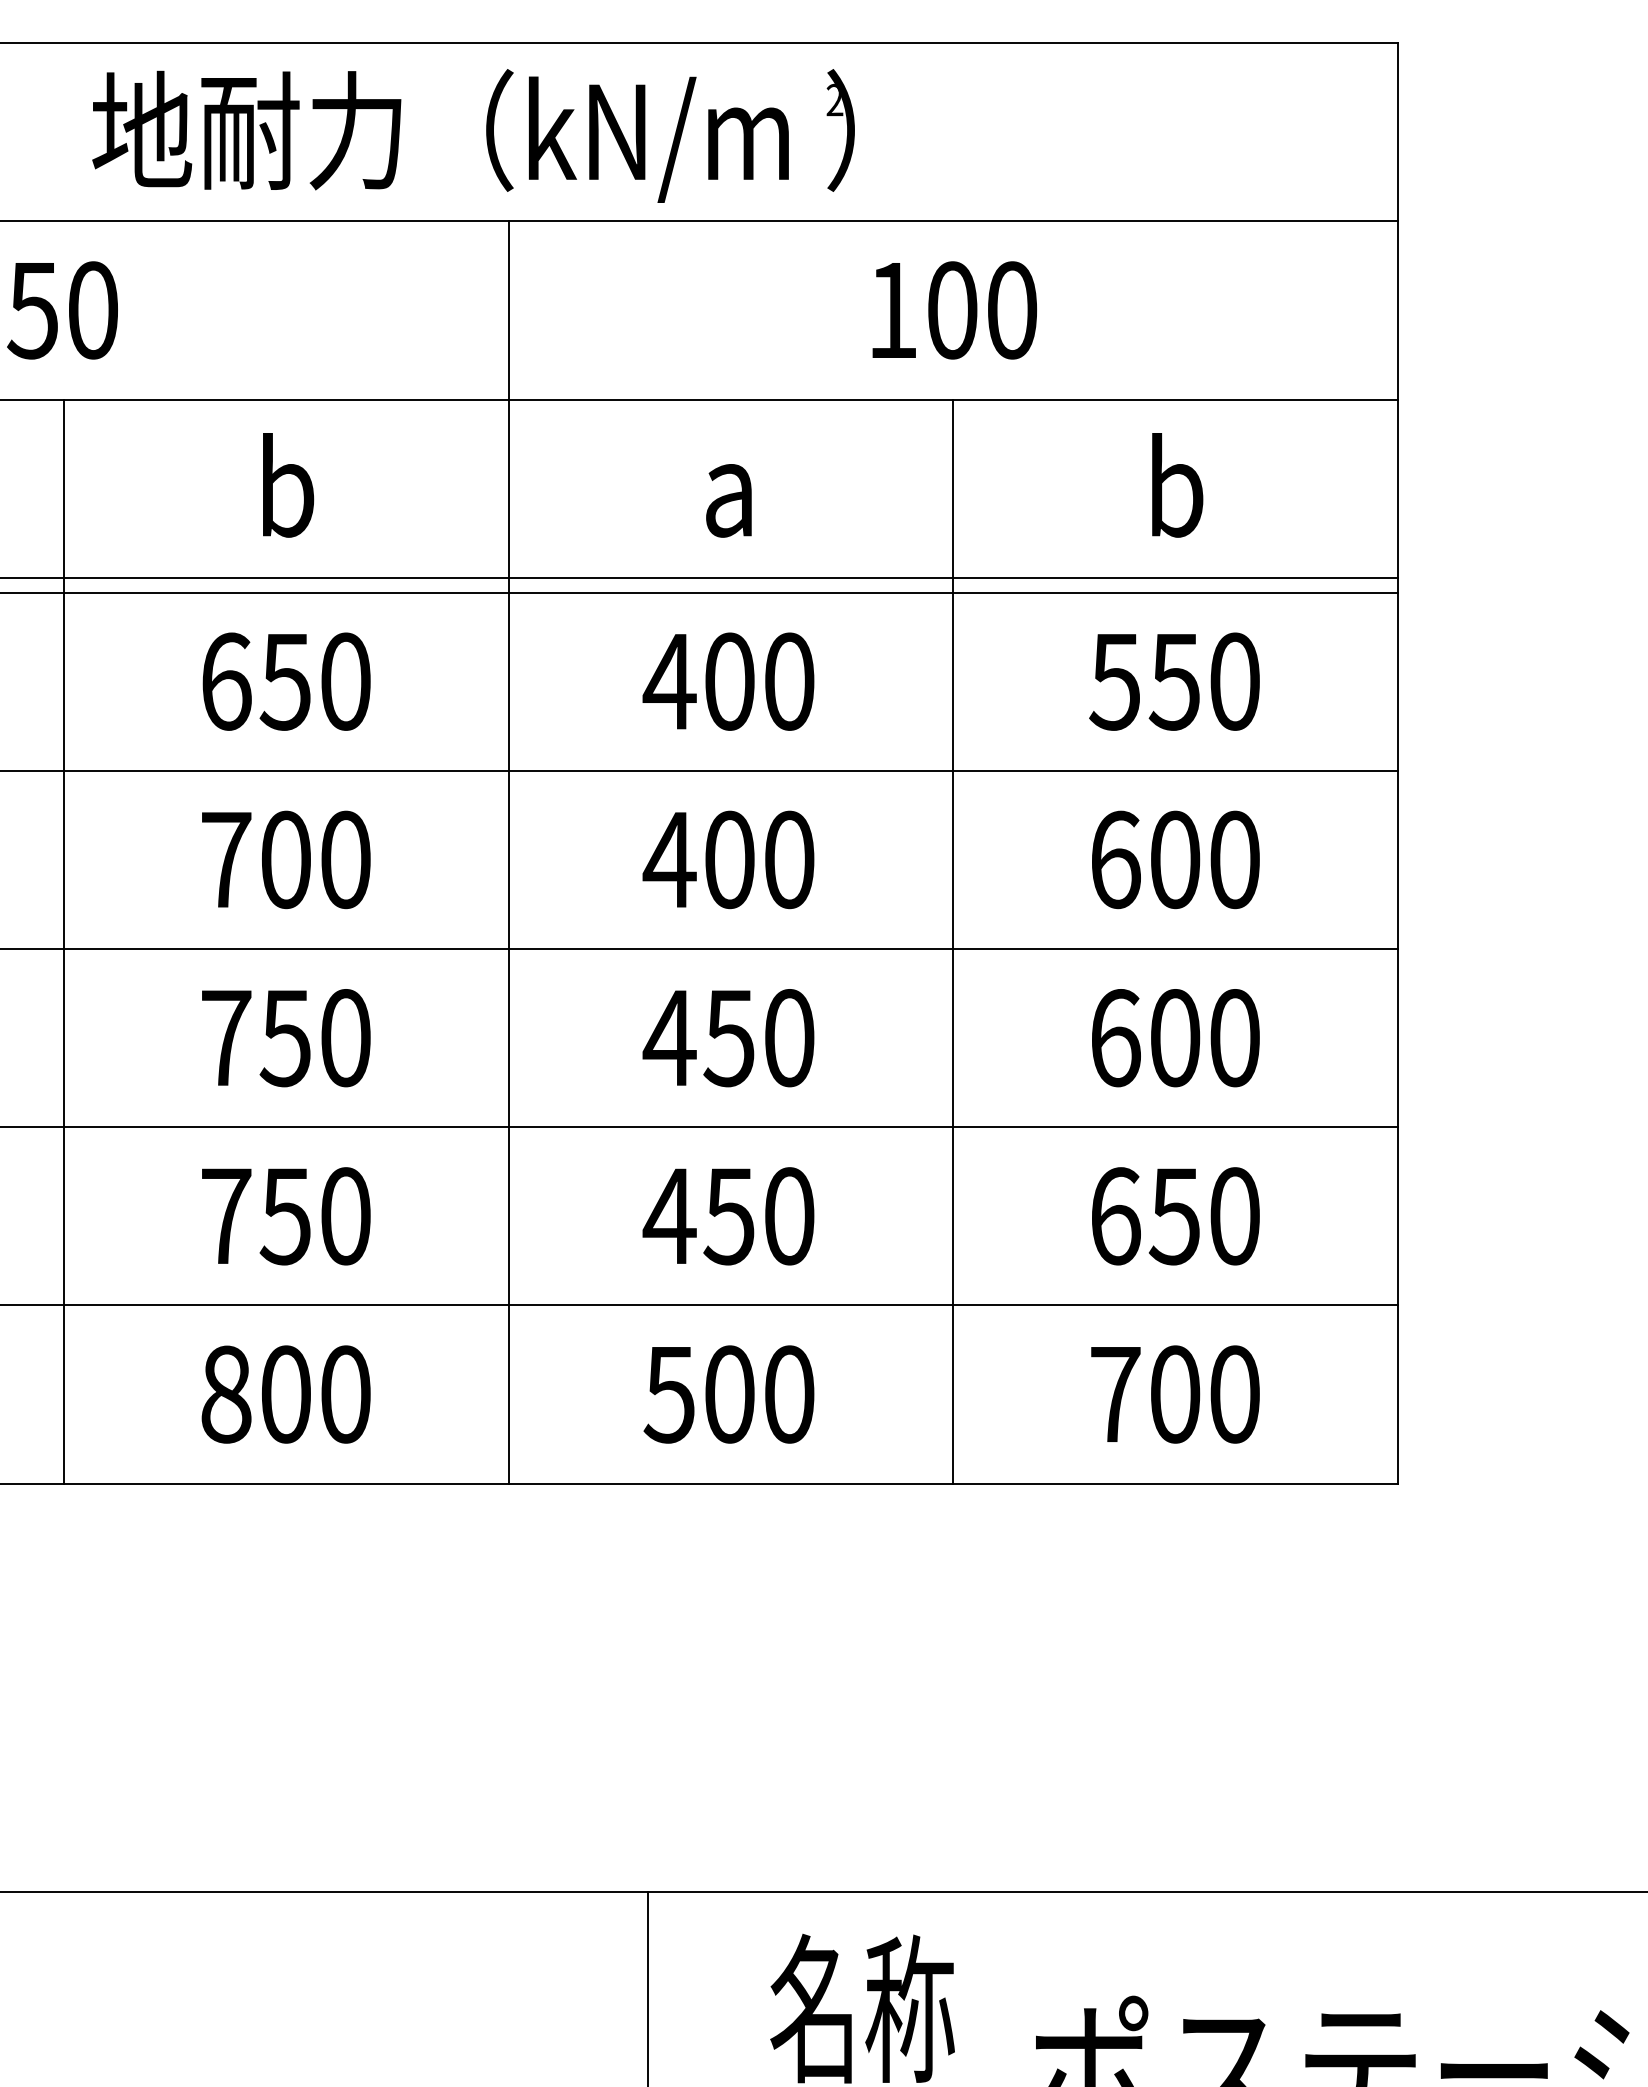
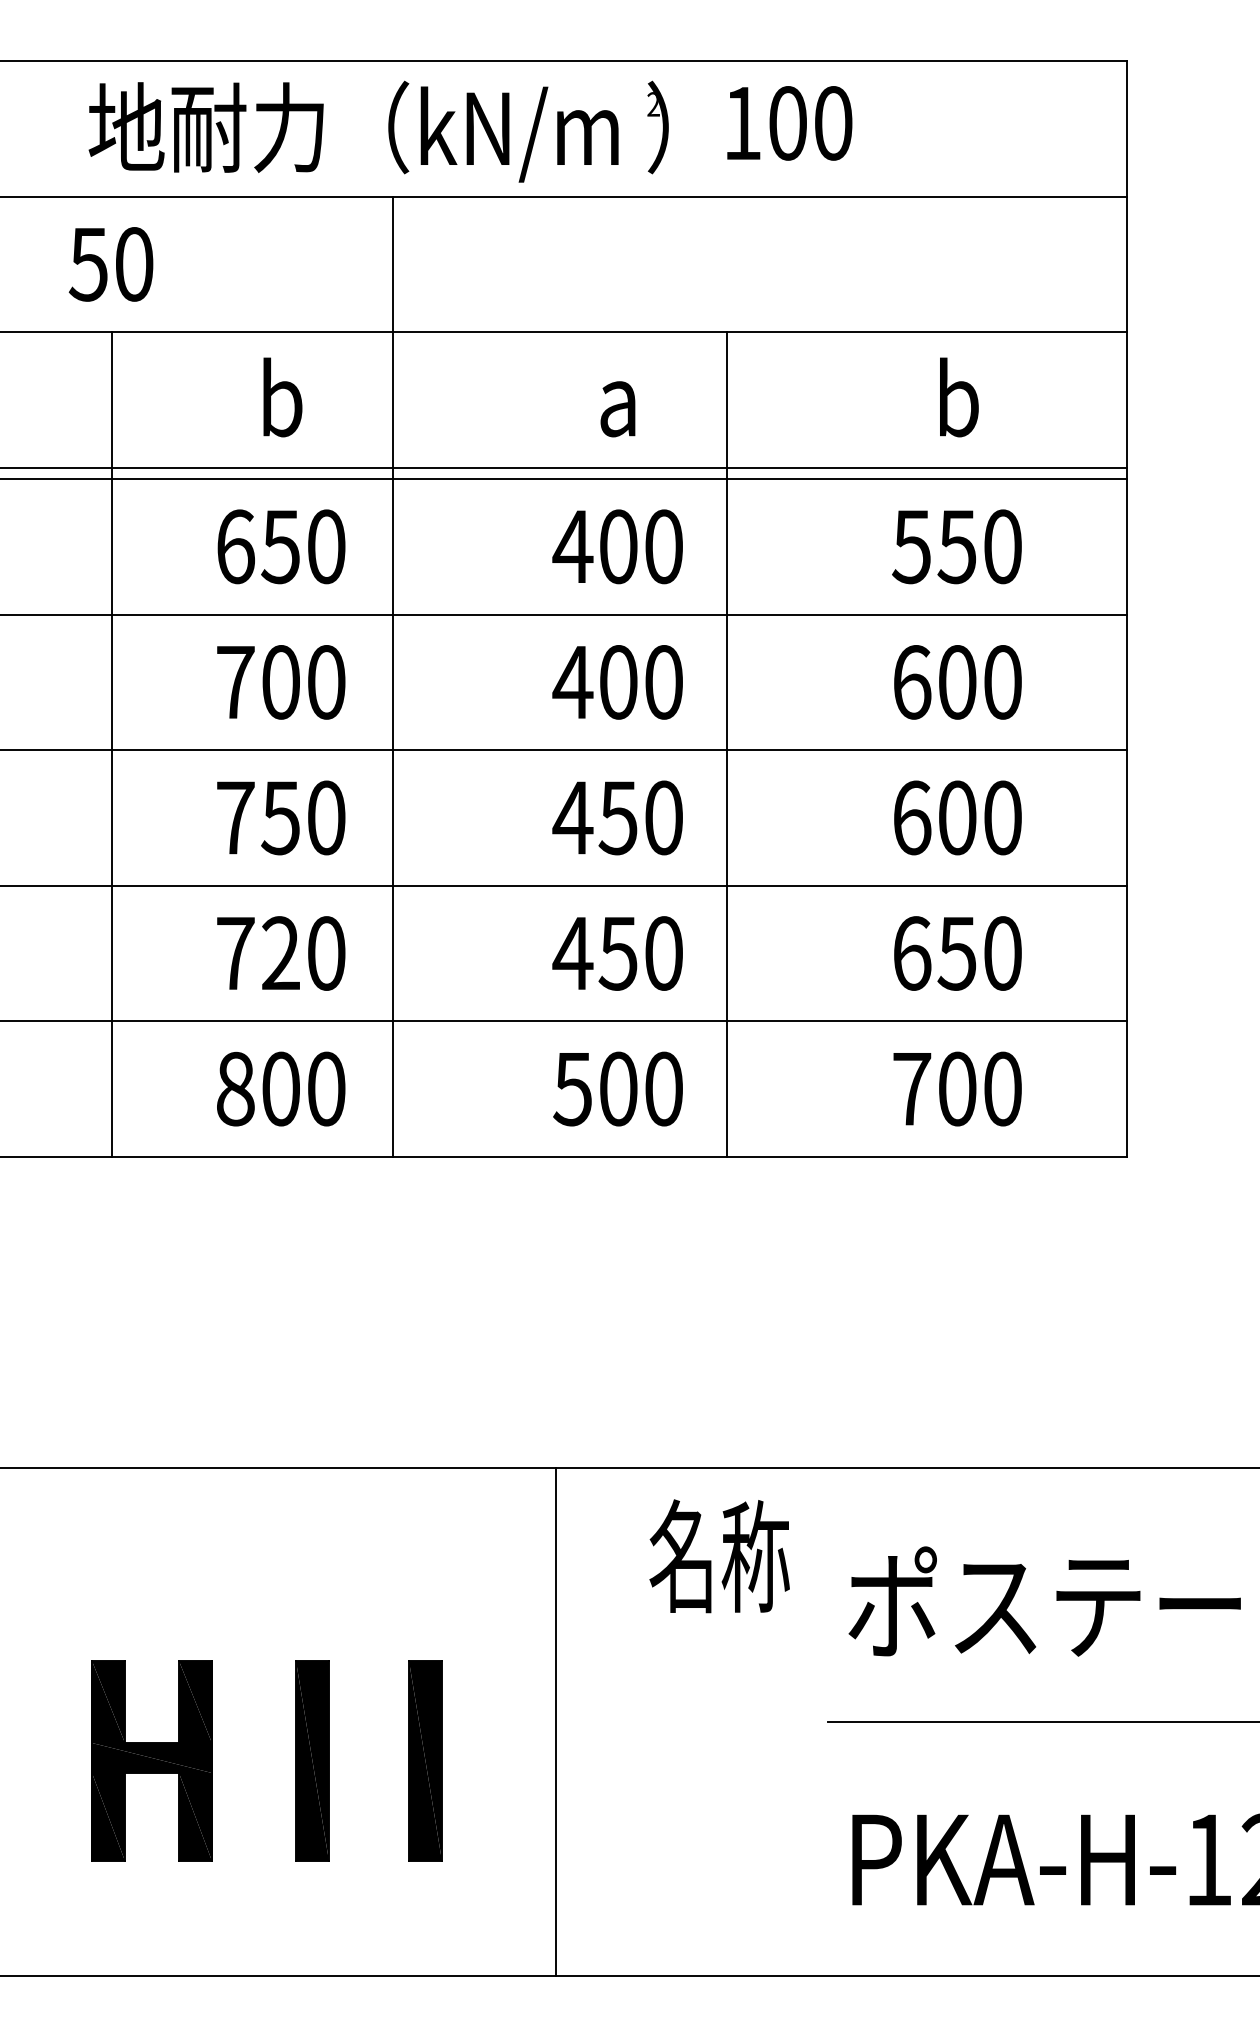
text: (473, 135) -> (378, 131), moved
text: (954, 310) -> (789, 123), moved
line: (508, 852) -> (392, 676), moved
line: (953, 941) -> (727, 744), moved
text: (285, 1216) -> (280, 953), 750 -> 720

